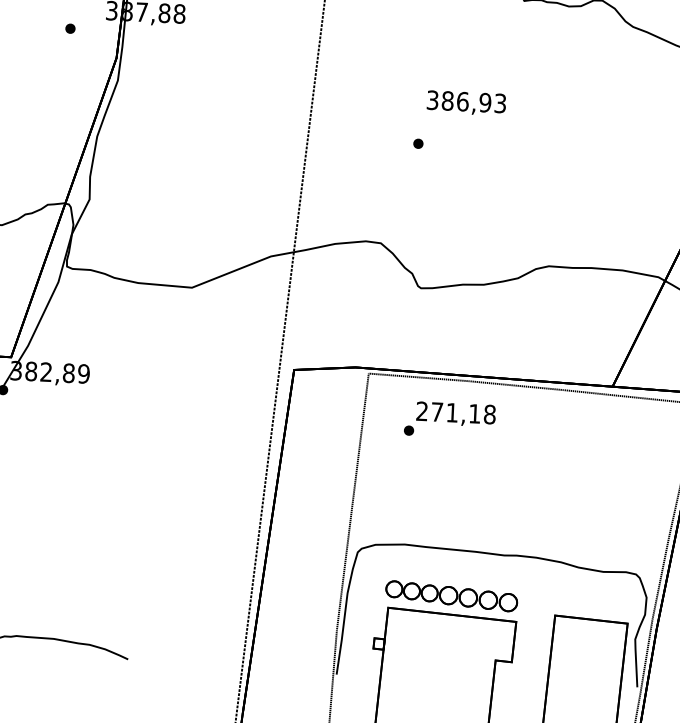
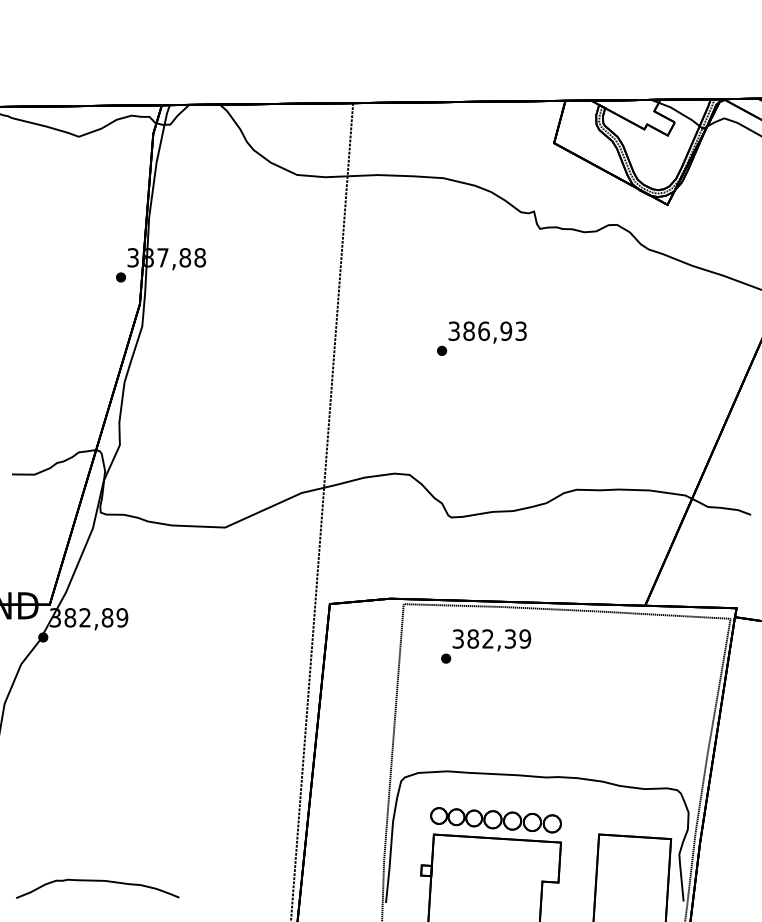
part: (69, 28) -> (120, 277), moved
part: (417, 143) -> (441, 350), moved
text: (455, 412) -> (491, 638), 271,18 -> 382,39

